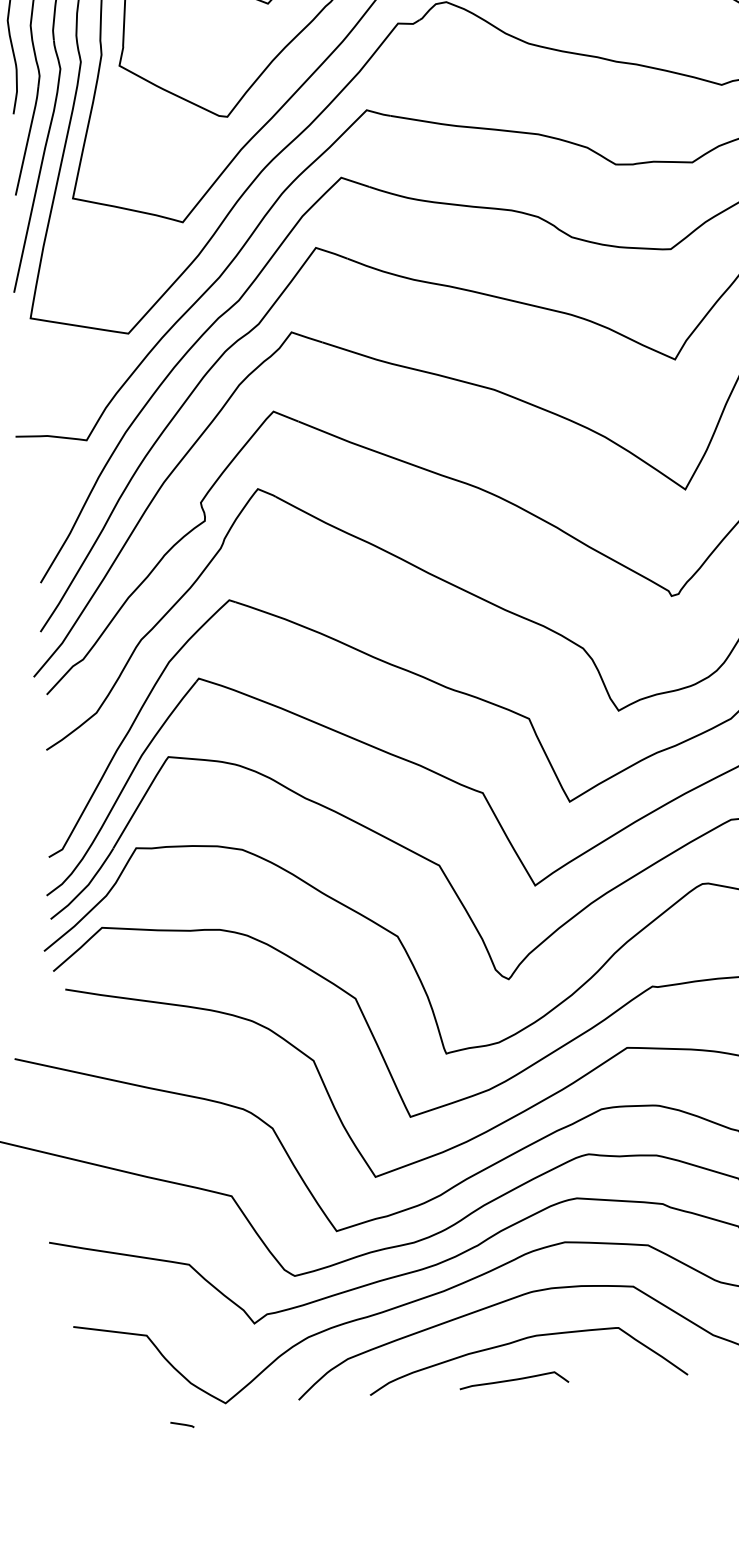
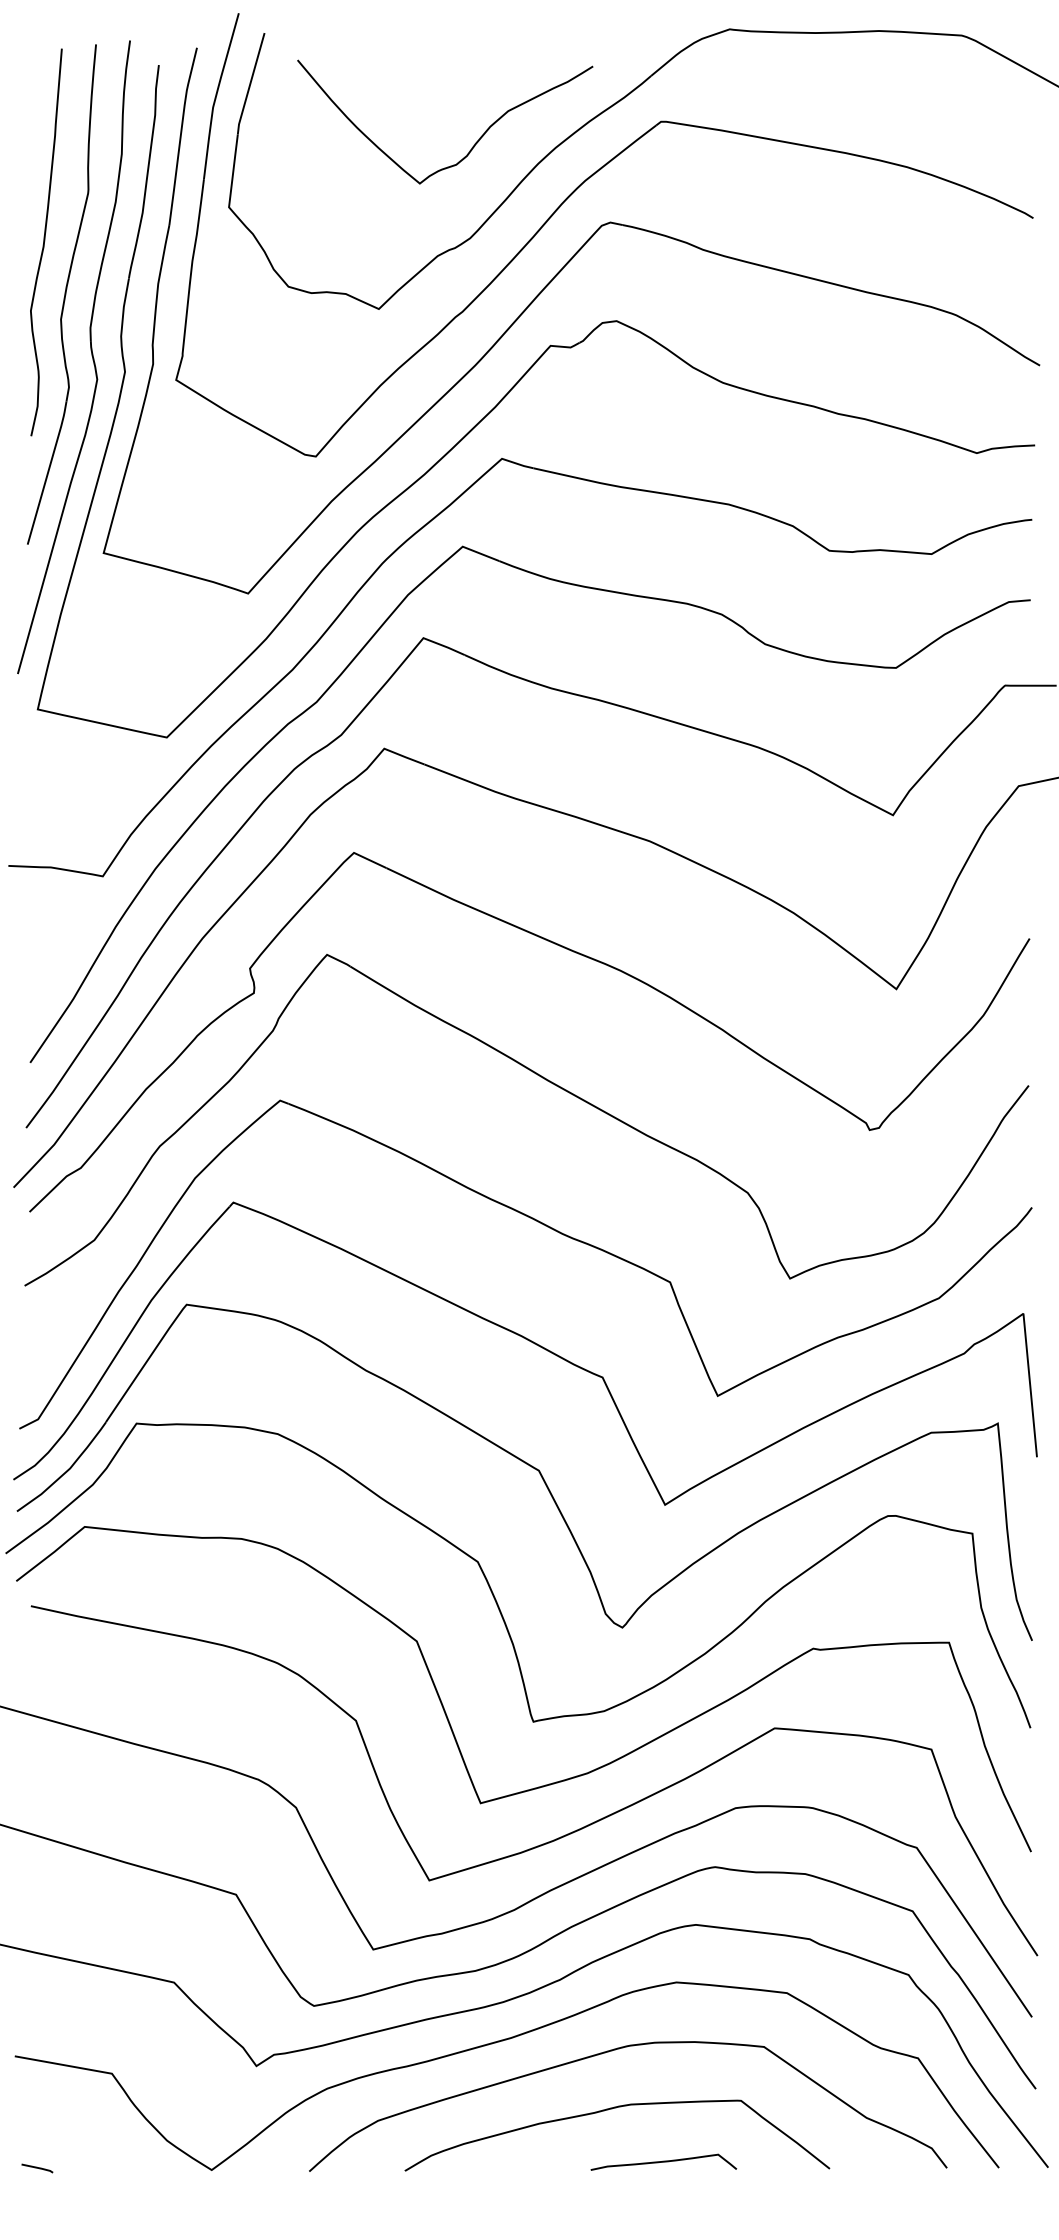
curve: (513, 1379) -> (663, 2161), moved
line: (182, 1424) -> (37, 2168), moved

